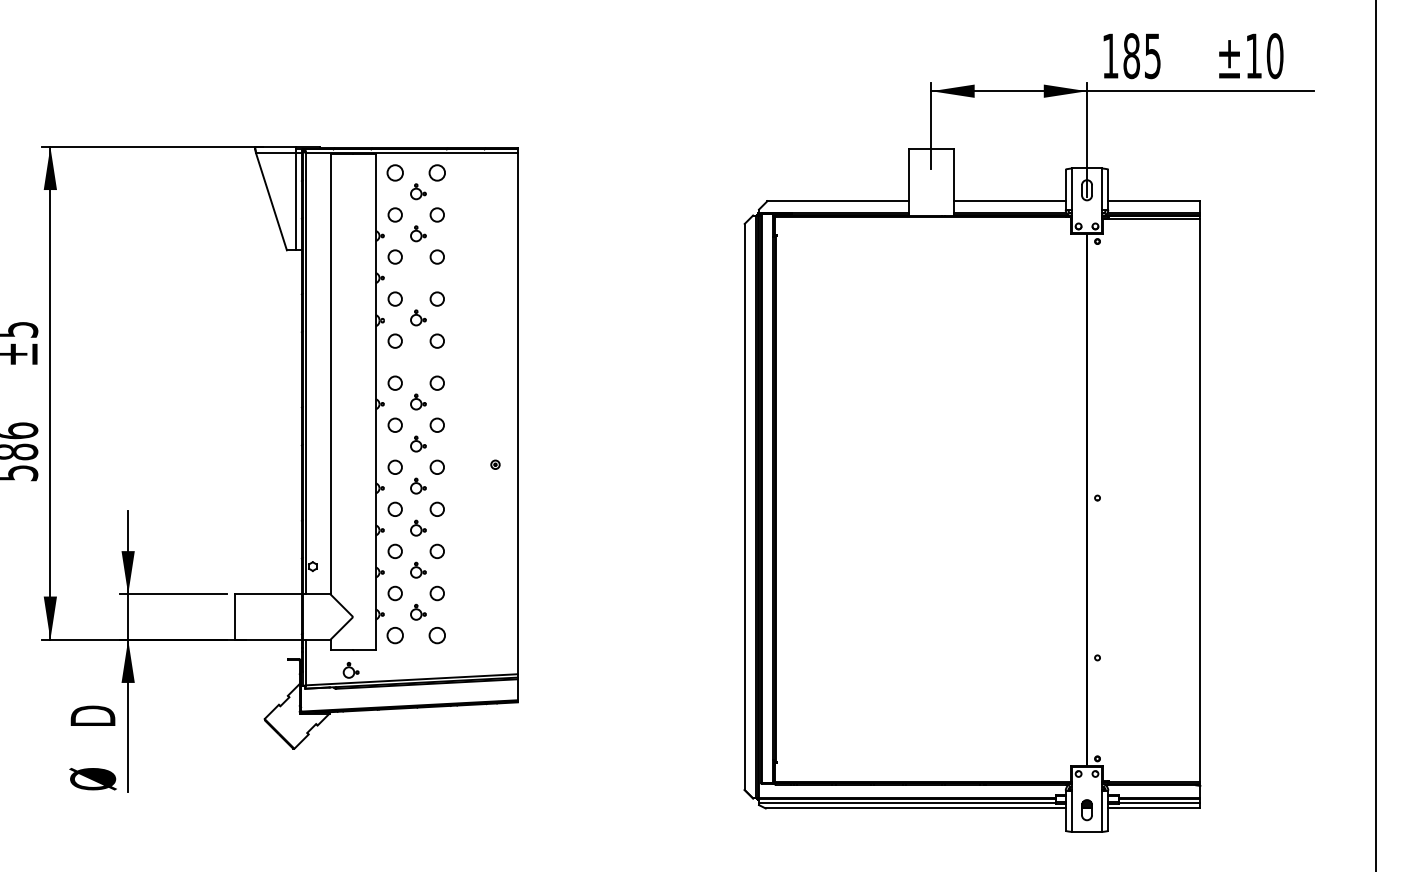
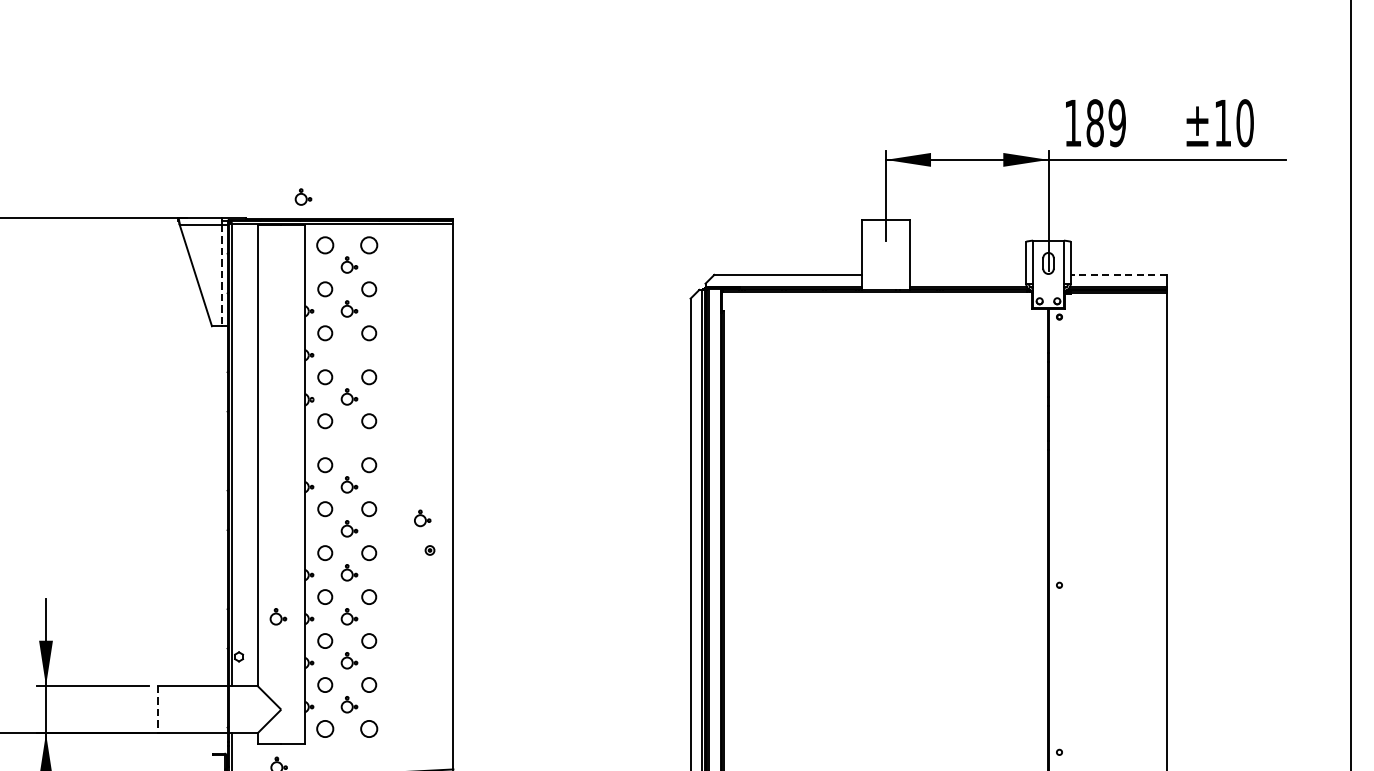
text: (1152, 55) -> (1116, 122), 185 -> 189
part: (374, 126) -> (303, 196), added
line: (1009, 201) -> (967, 275), removed
line: (1153, 201) -> (1117, 275), solid -> dashed
line: (296, 202) -> (221, 276), solid -> dashed
part: (488, 433) -> (422, 517), added
part: (350, 527) -> (278, 616), added
line: (235, 617) -> (158, 710), solid -> dashed

